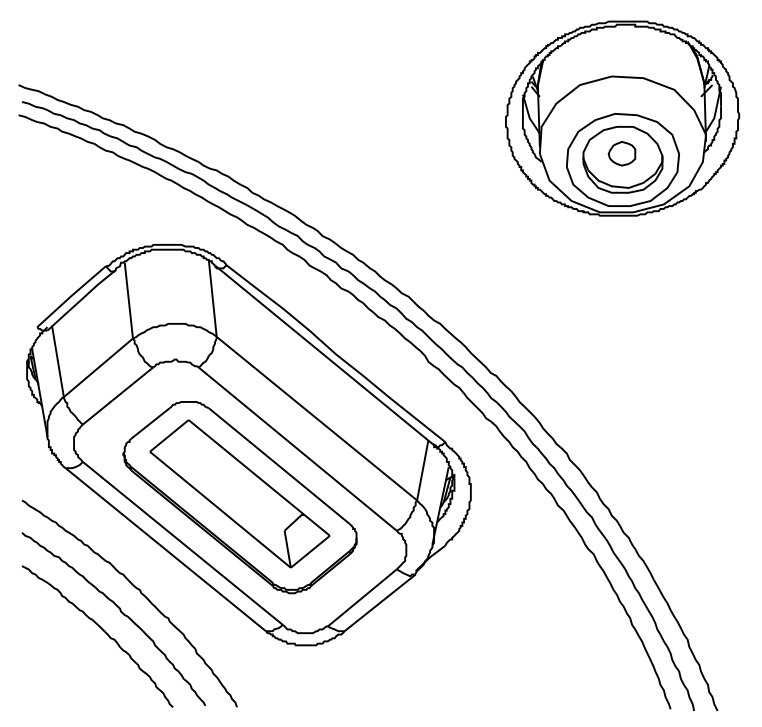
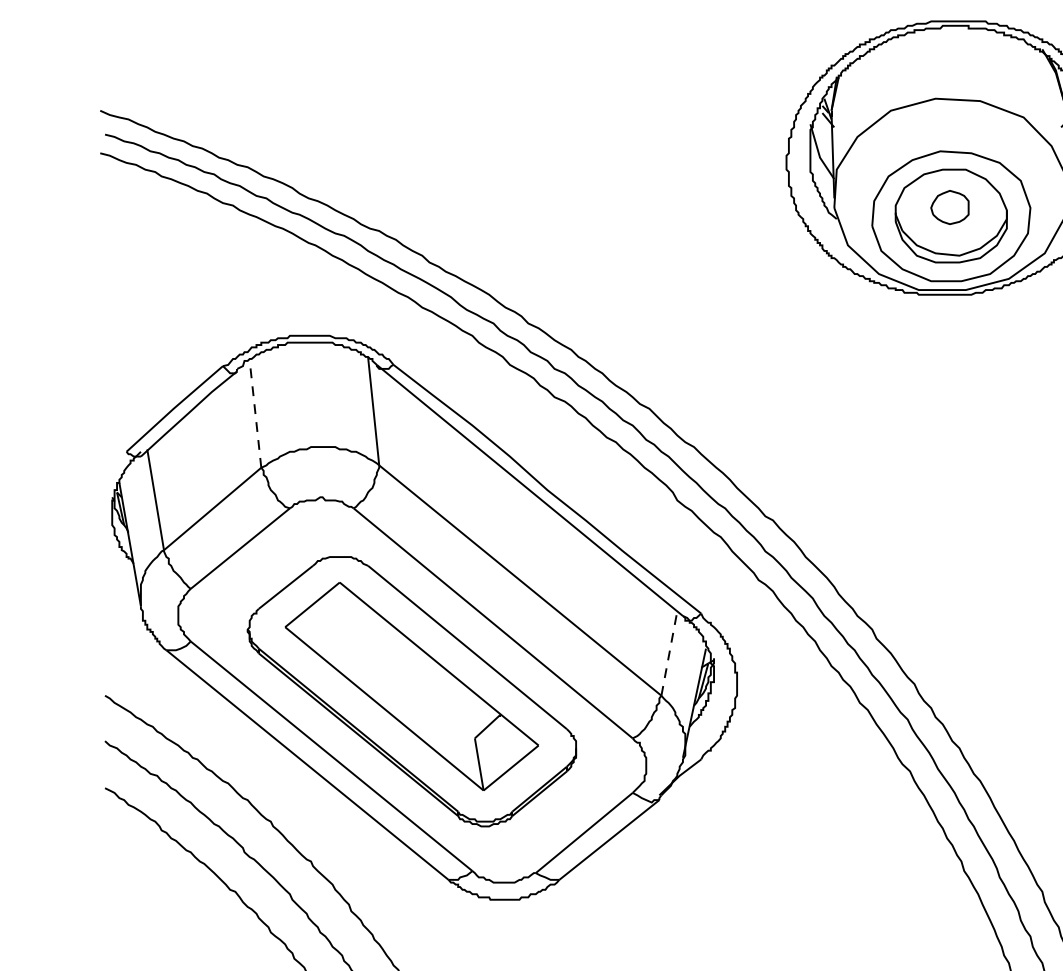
line: (128, 300) -> (255, 414), solid -> dashed
line: (422, 470) -> (669, 653), solid -> dashed

